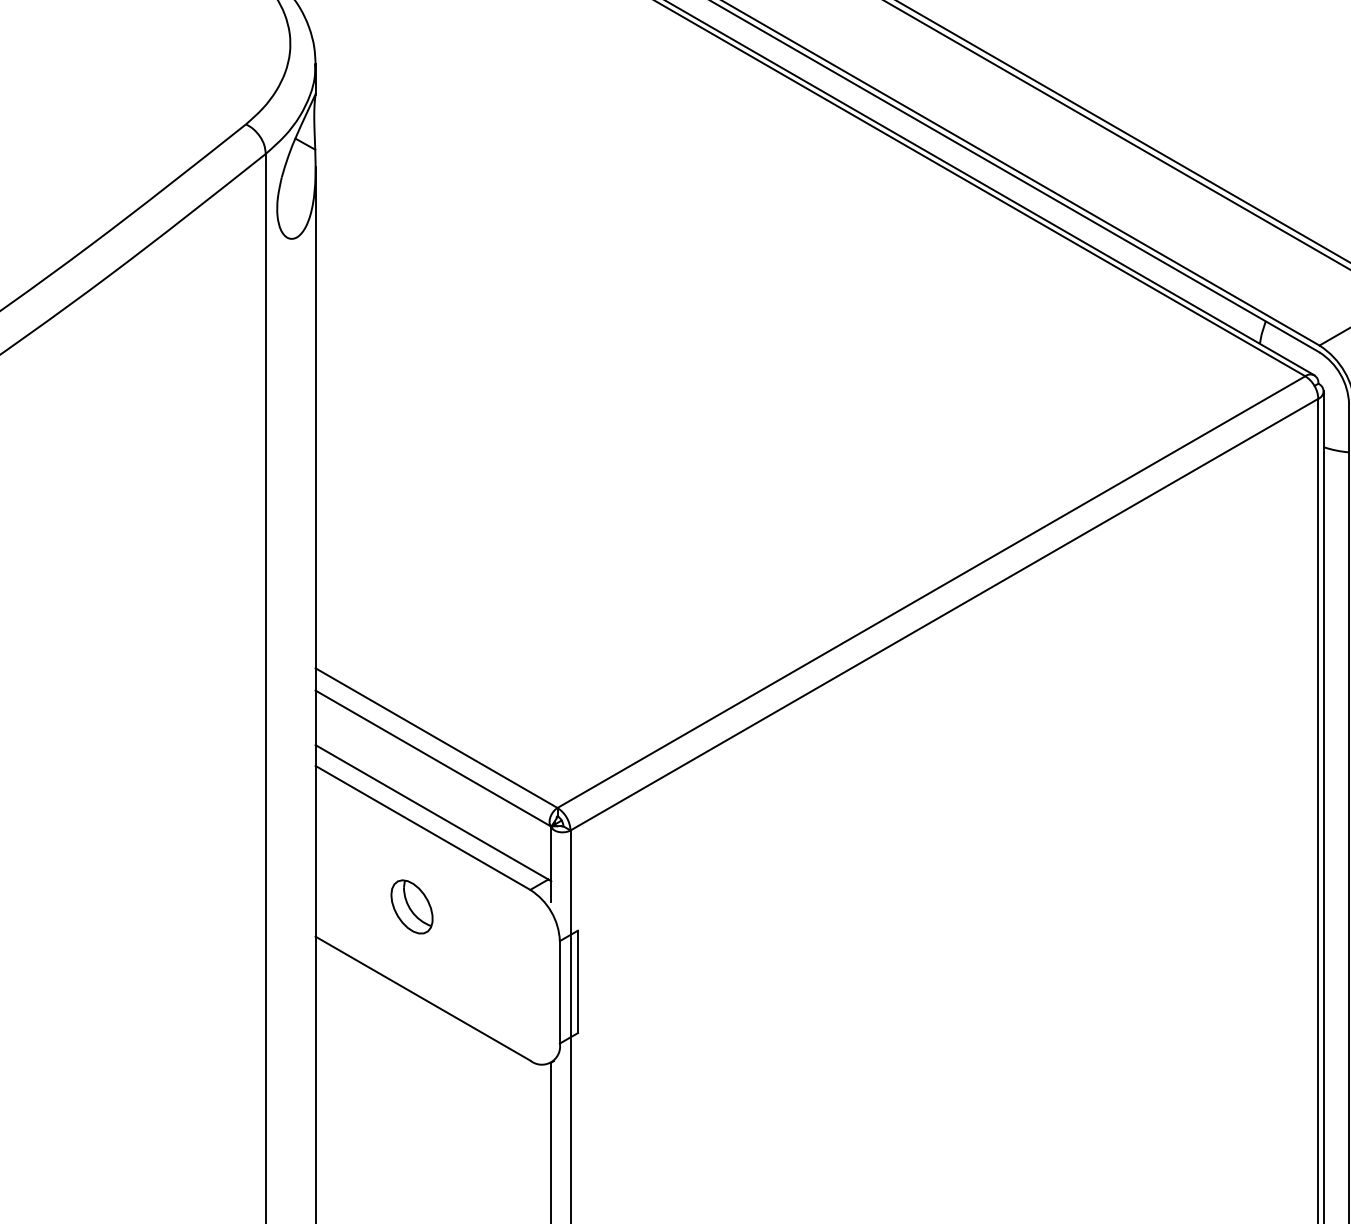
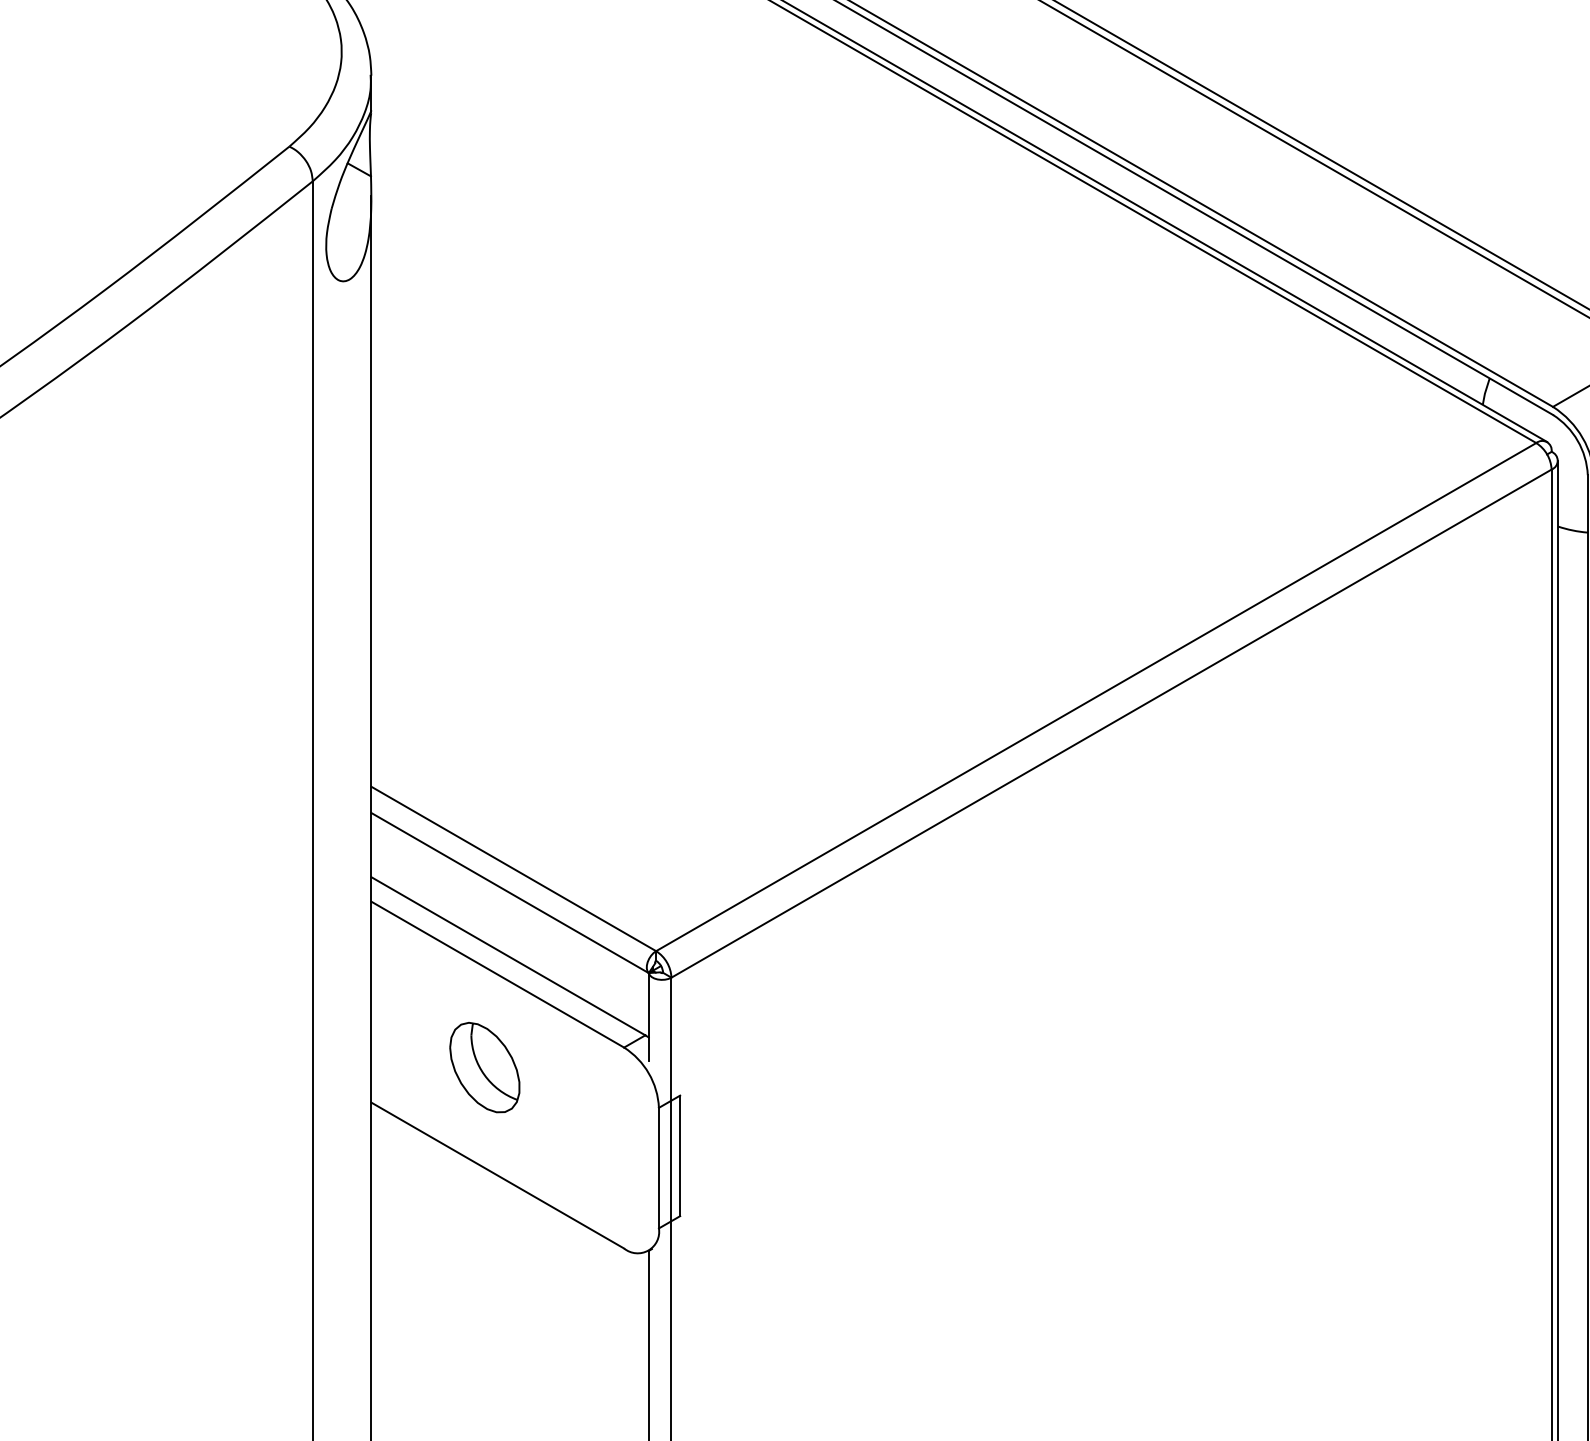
part: (411, 906) -> (484, 1067), size x1.43

